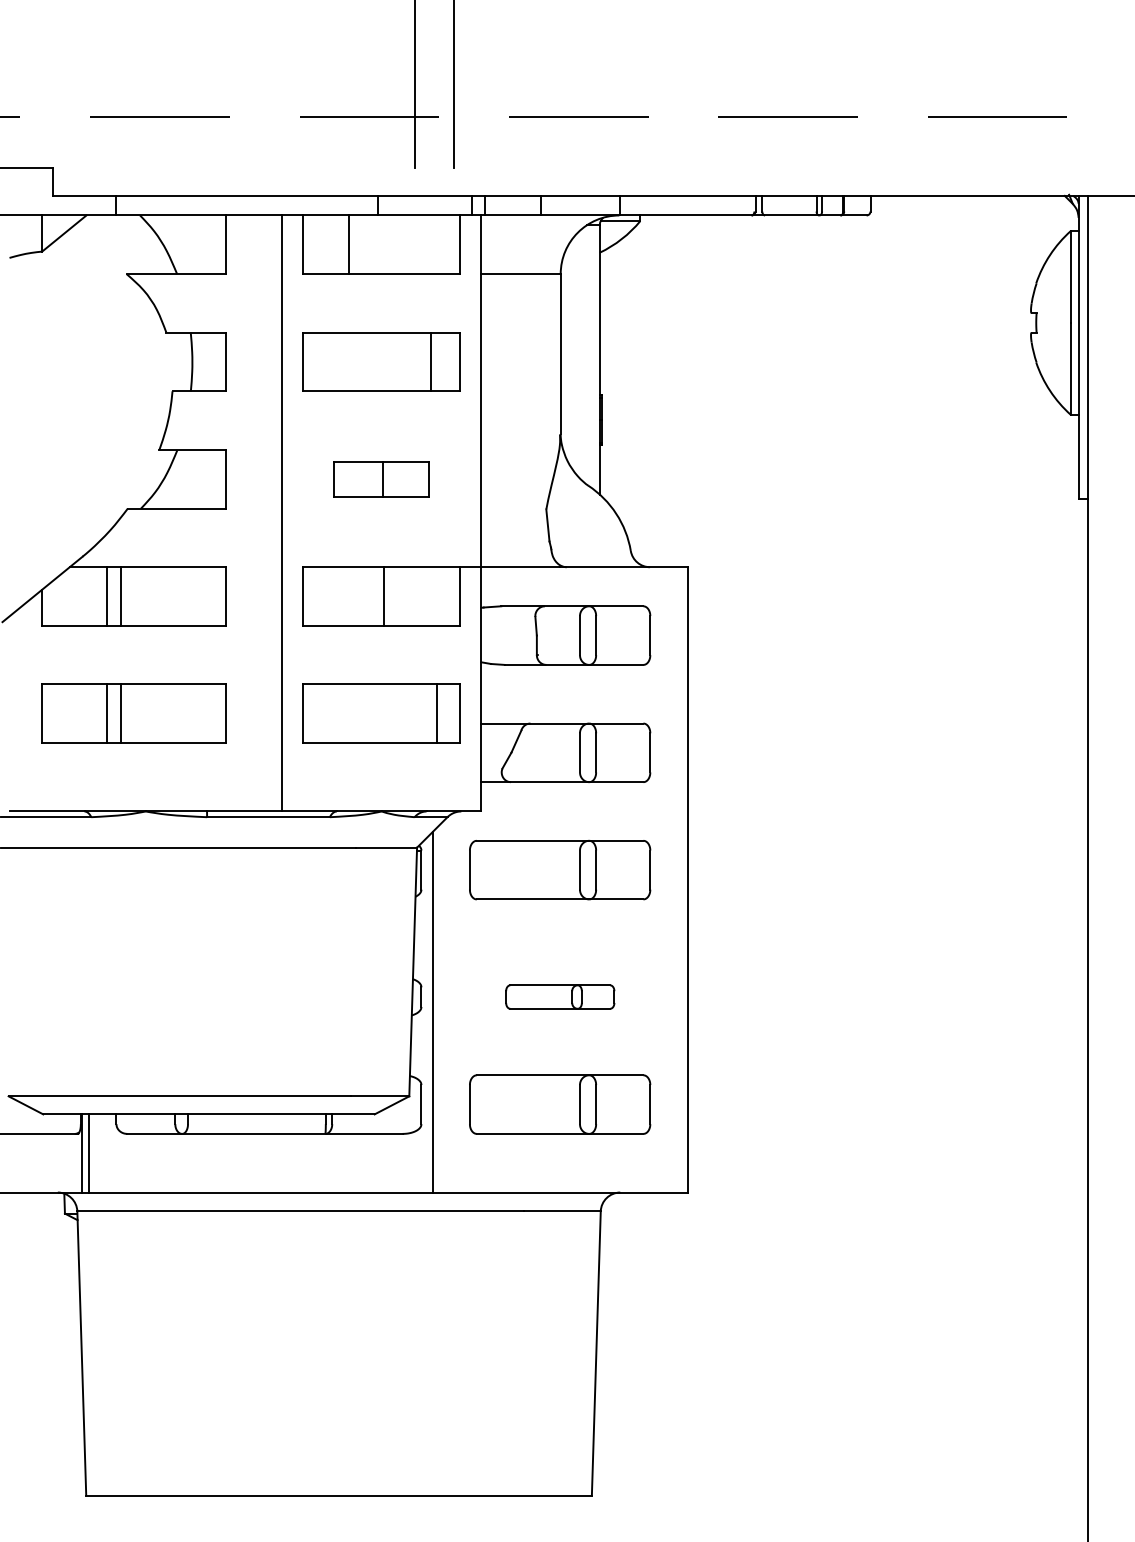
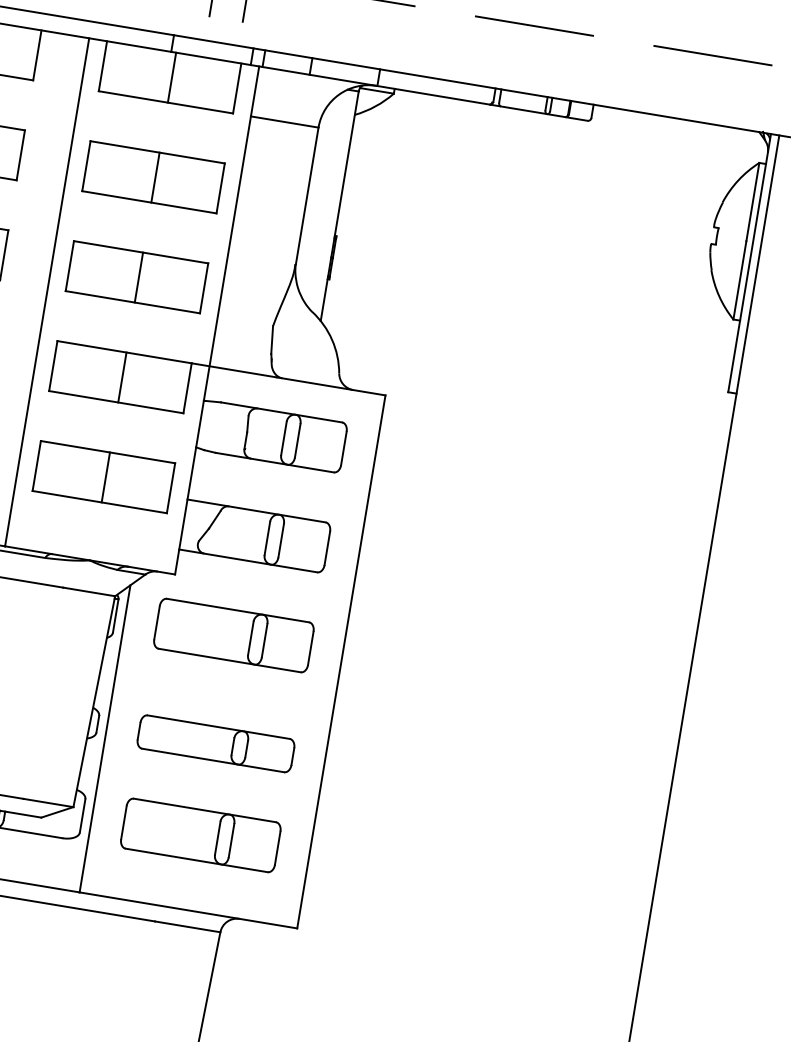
line: (348, 244) -> (171, 77), moved
line: (430, 361) -> (155, 177), moved
part: (381, 479) -> (136, 277), size x1.67
line: (436, 713) -> (105, 477), moved
part: (560, 996) -> (216, 743), size x1.67

